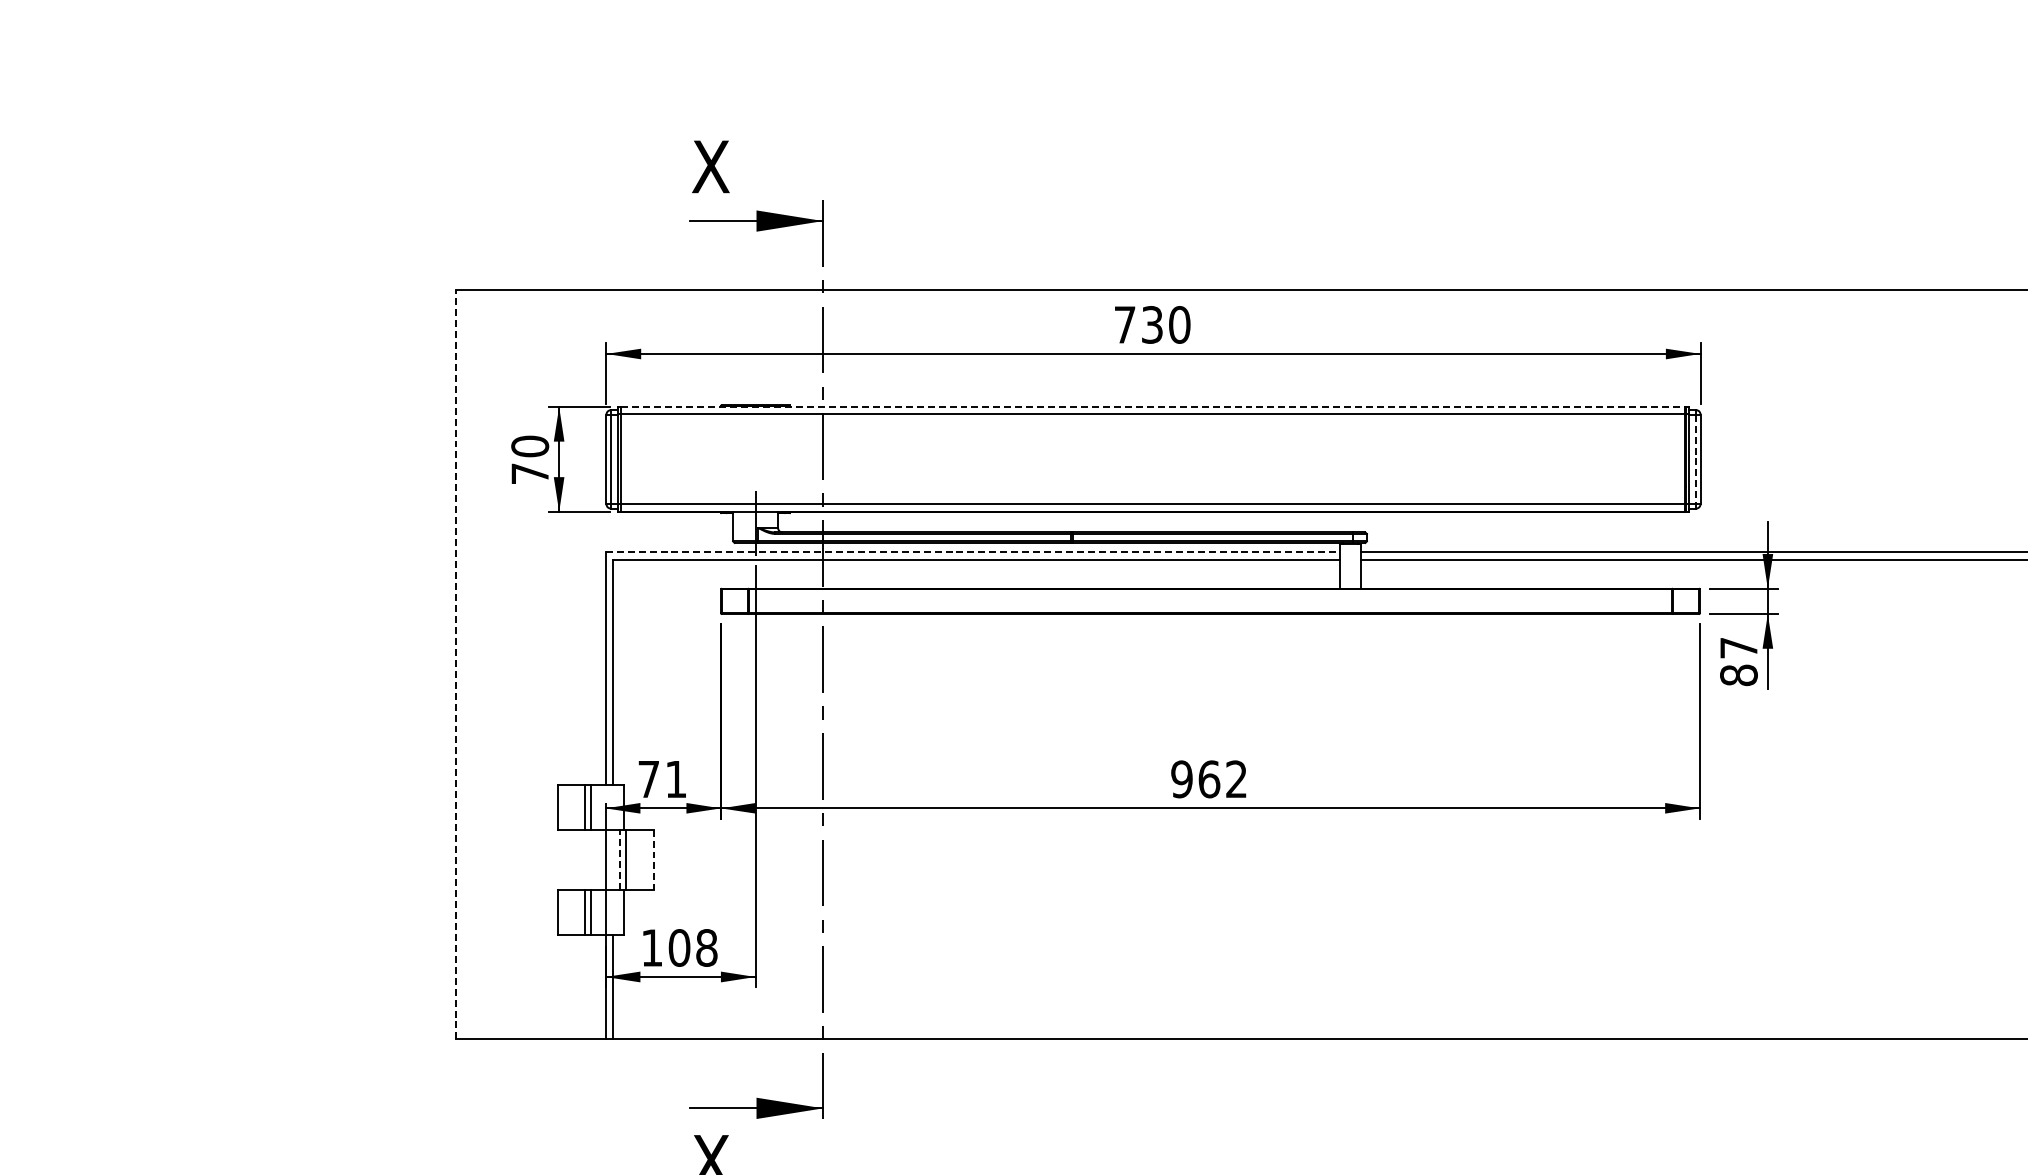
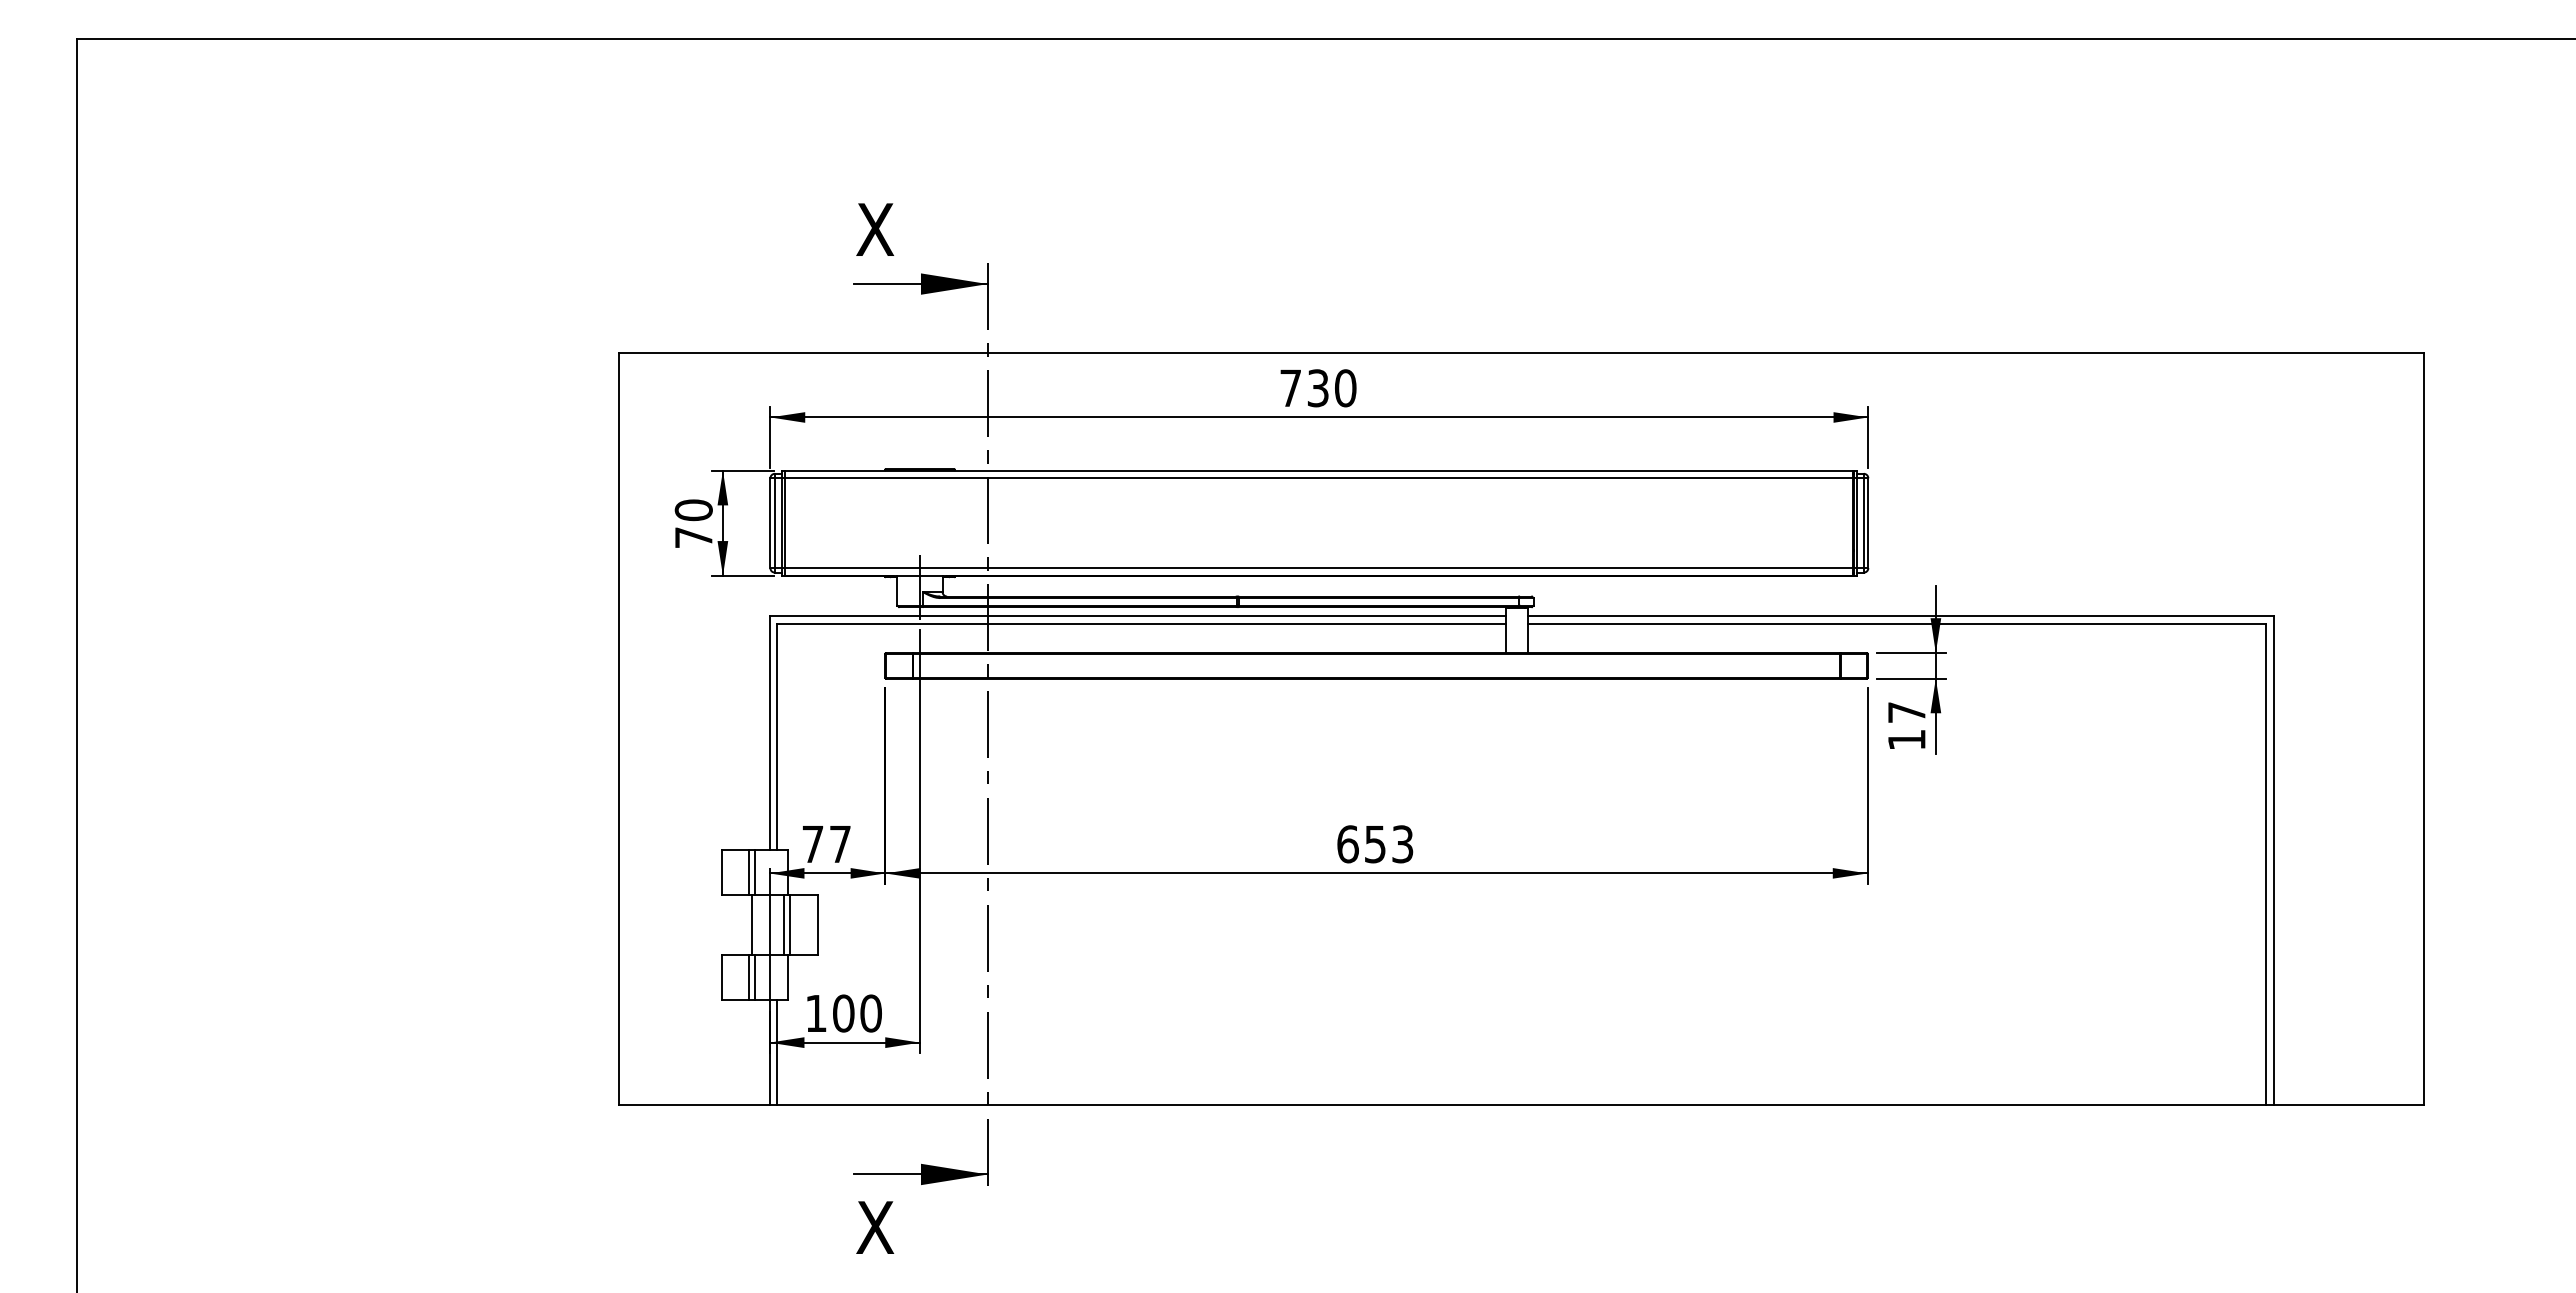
line: (1152, 406) -> (1318, 470), dashed -> solid
line: (1695, 459) -> (1863, 523), dashed -> solid
line: (973, 552) -> (1138, 616), dashed -> solid
line: (456, 663) -> (619, 728), dashed -> solid
text: (1738, 674) -> (1906, 739), 87 -> 17
text: (676, 779) -> (840, 844), 71 -> 77
text: (1209, 779) -> (1375, 844), 962 -> 653
line: (587, 859) -> (751, 924), added
line: (620, 859) -> (784, 924), dashed -> solid
line: (653, 860) -> (817, 925), dashed -> solid
text: (706, 947) -> (870, 1013), 108 -> 100

